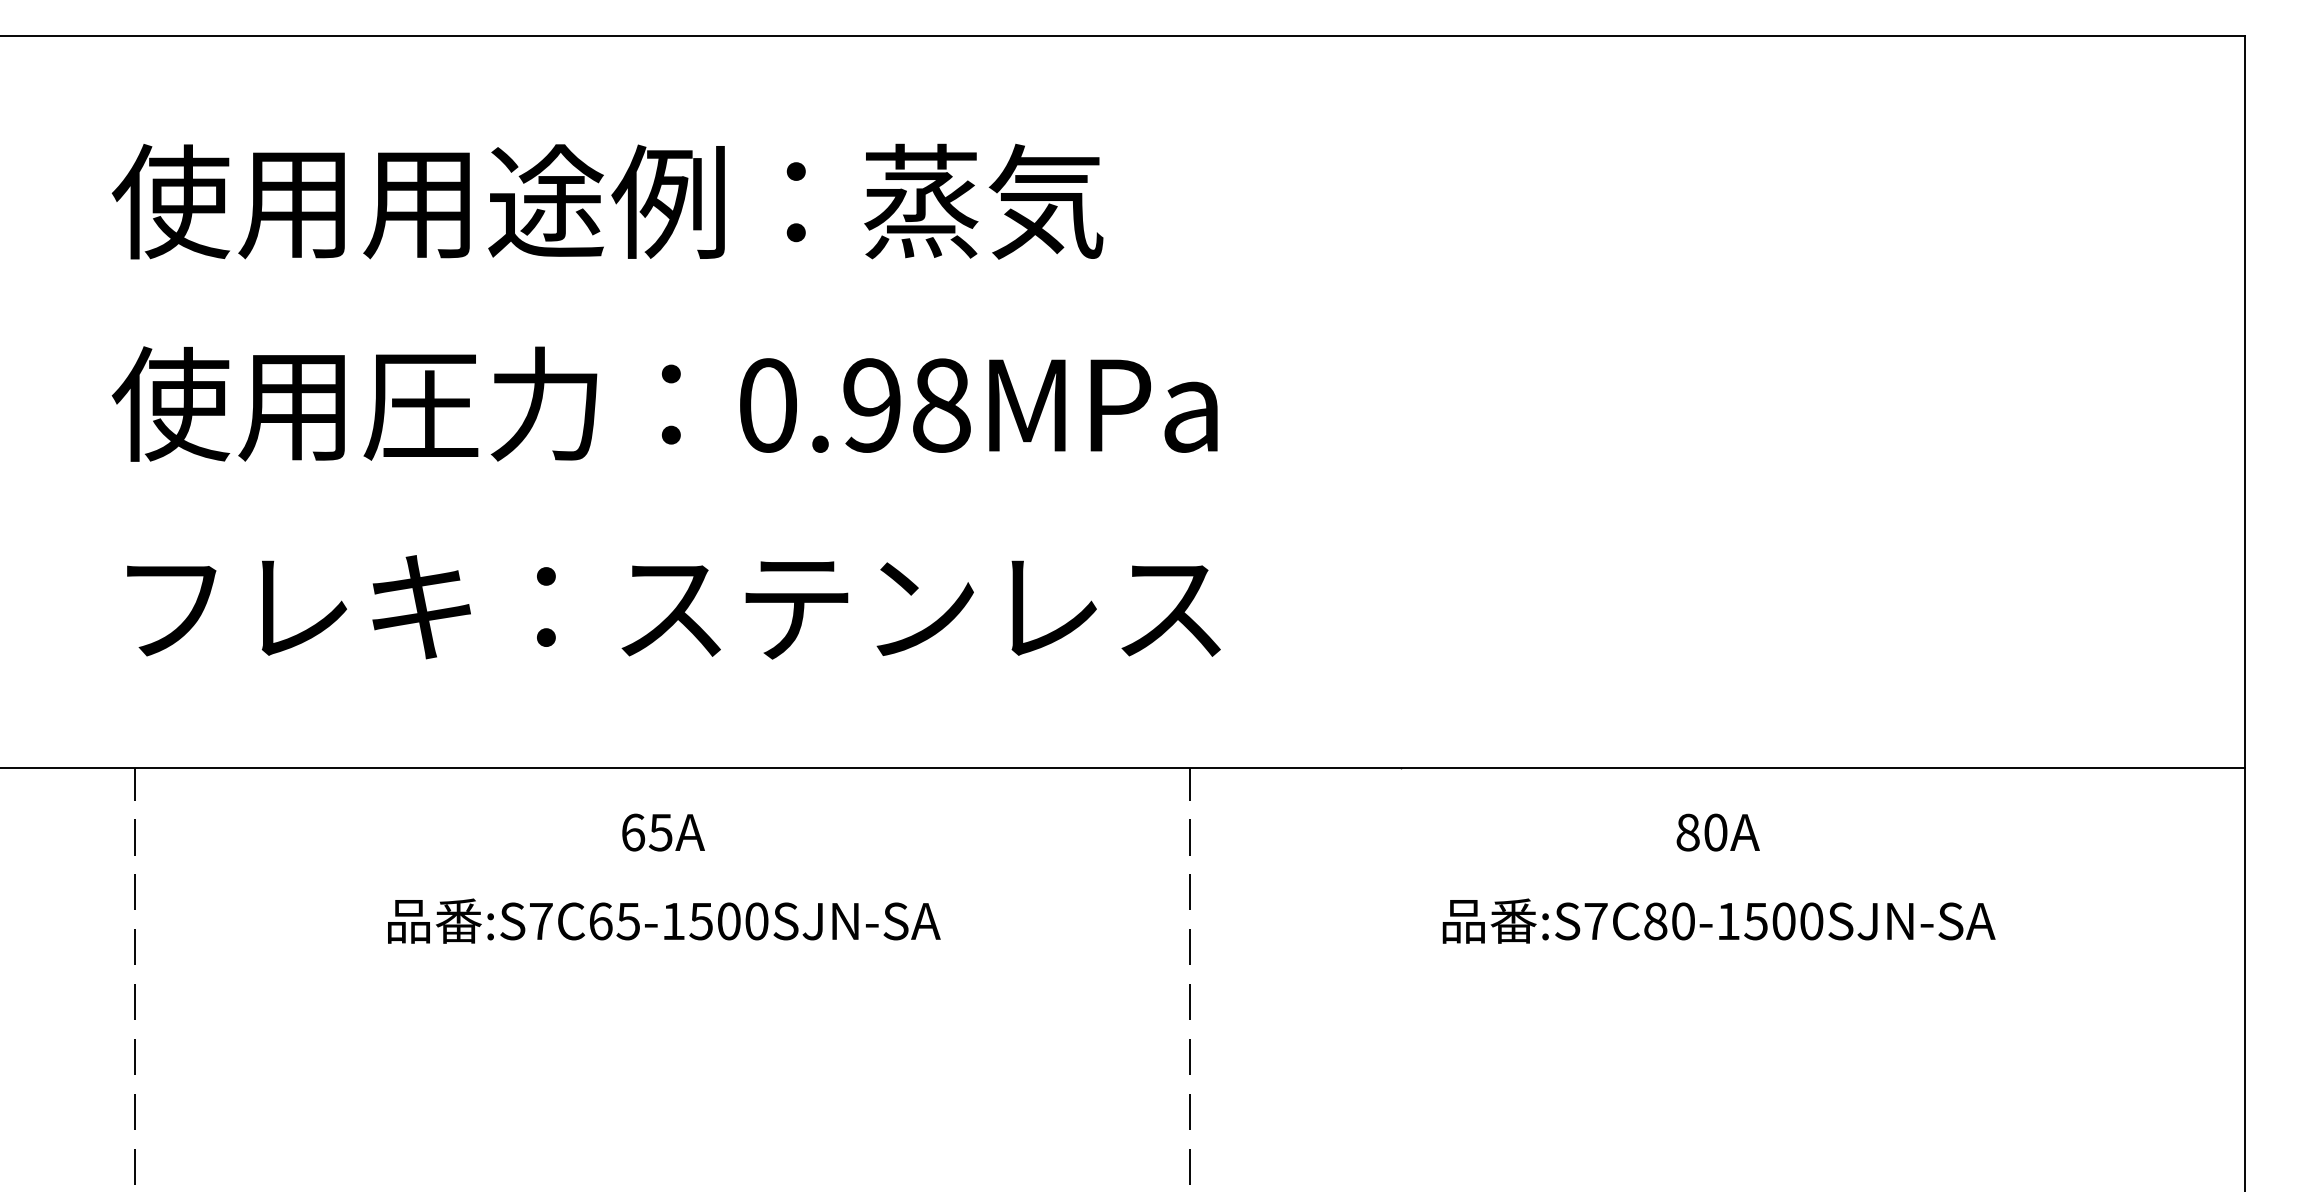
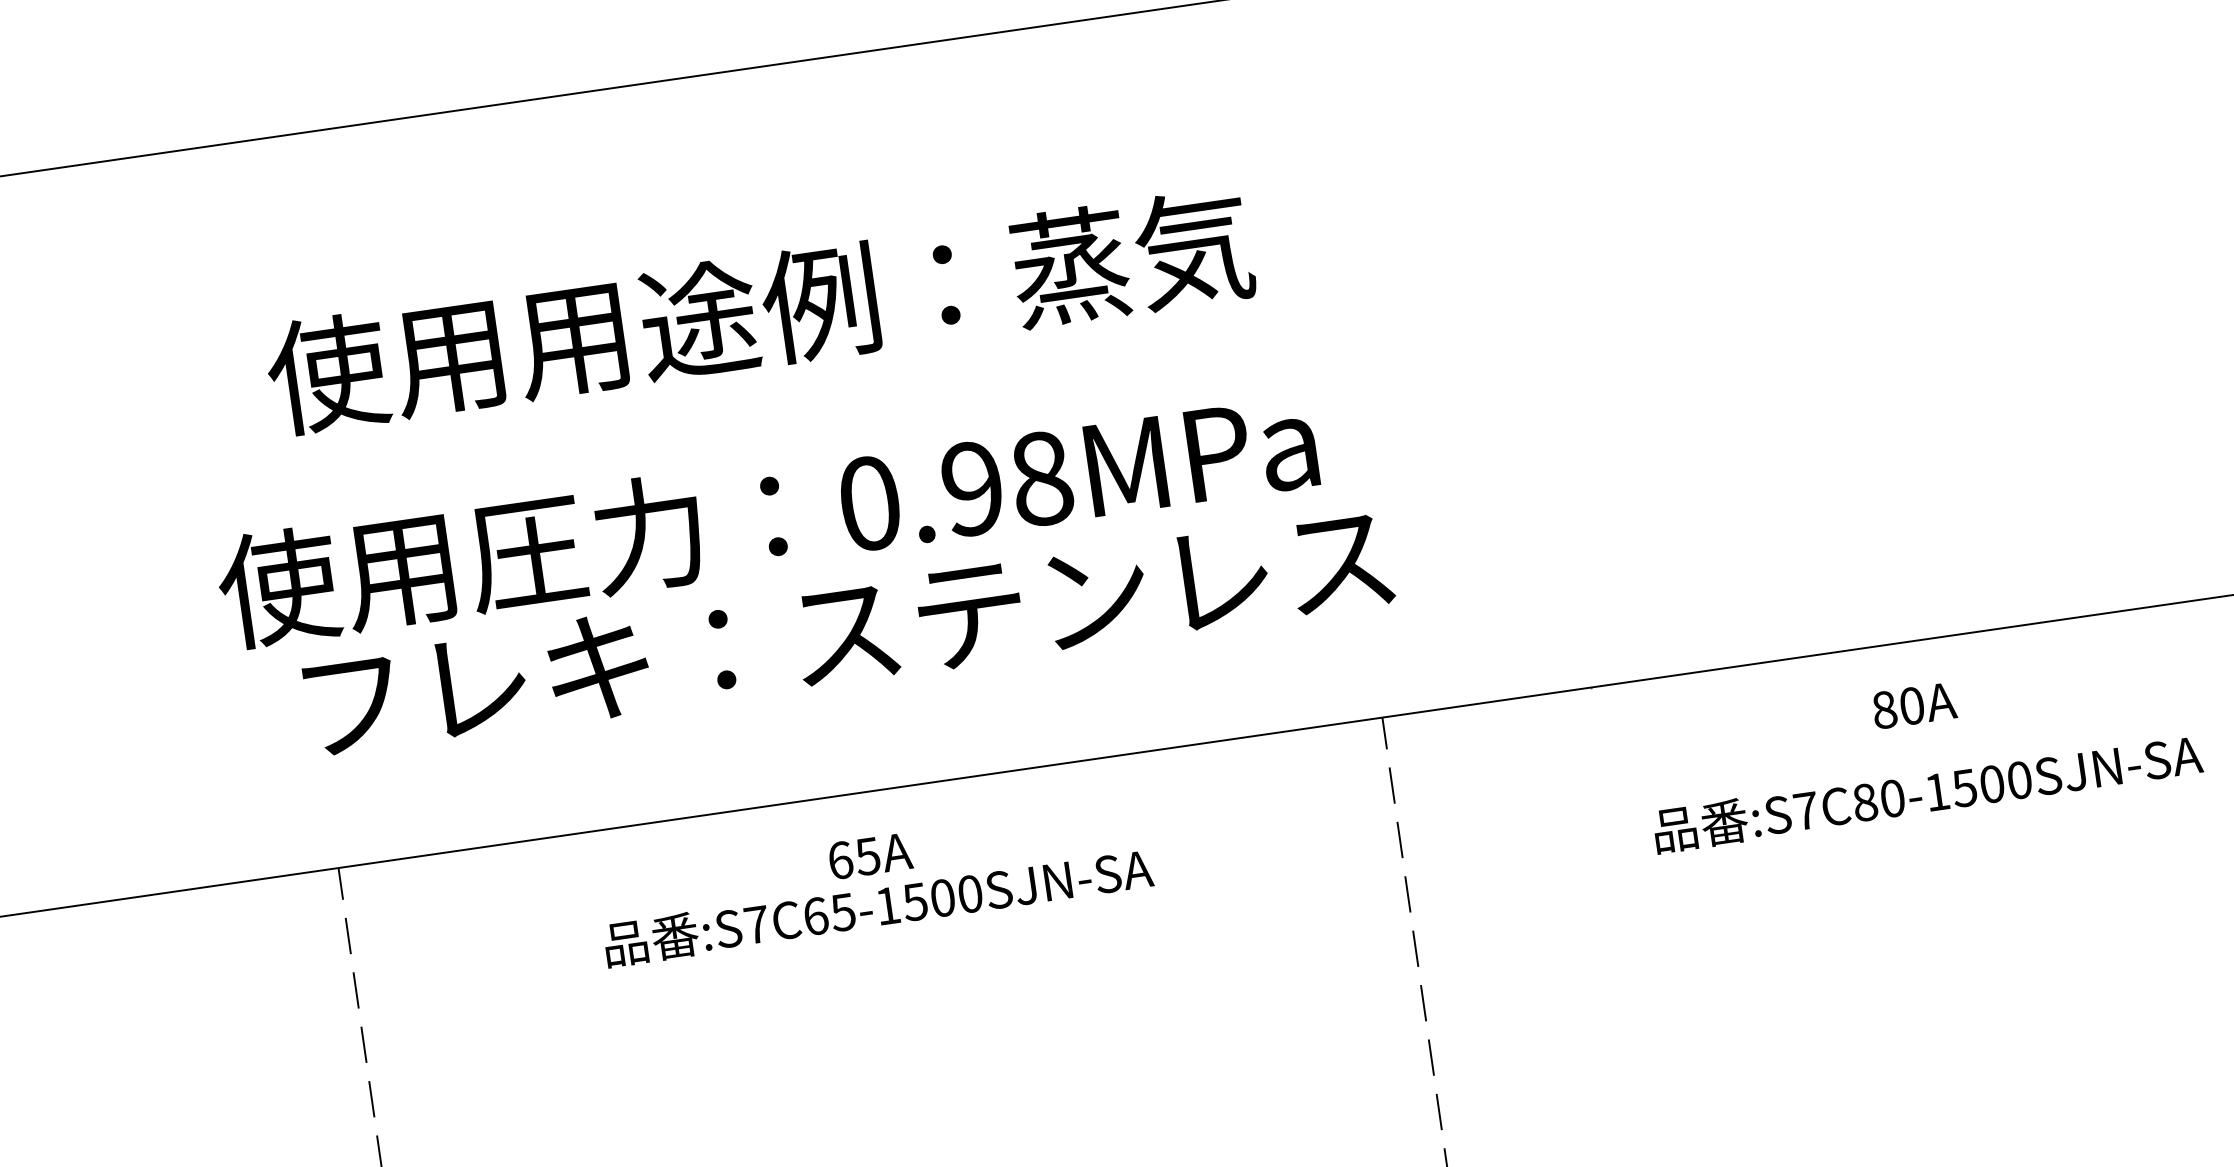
text: (607, 201) -> (759, 311), moved
text: (664, 403) -> (767, 516), moved
text: (664, 920) -> (878, 906), moved

